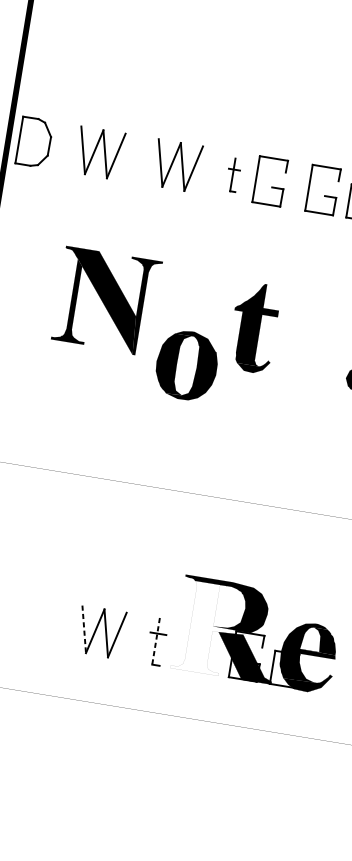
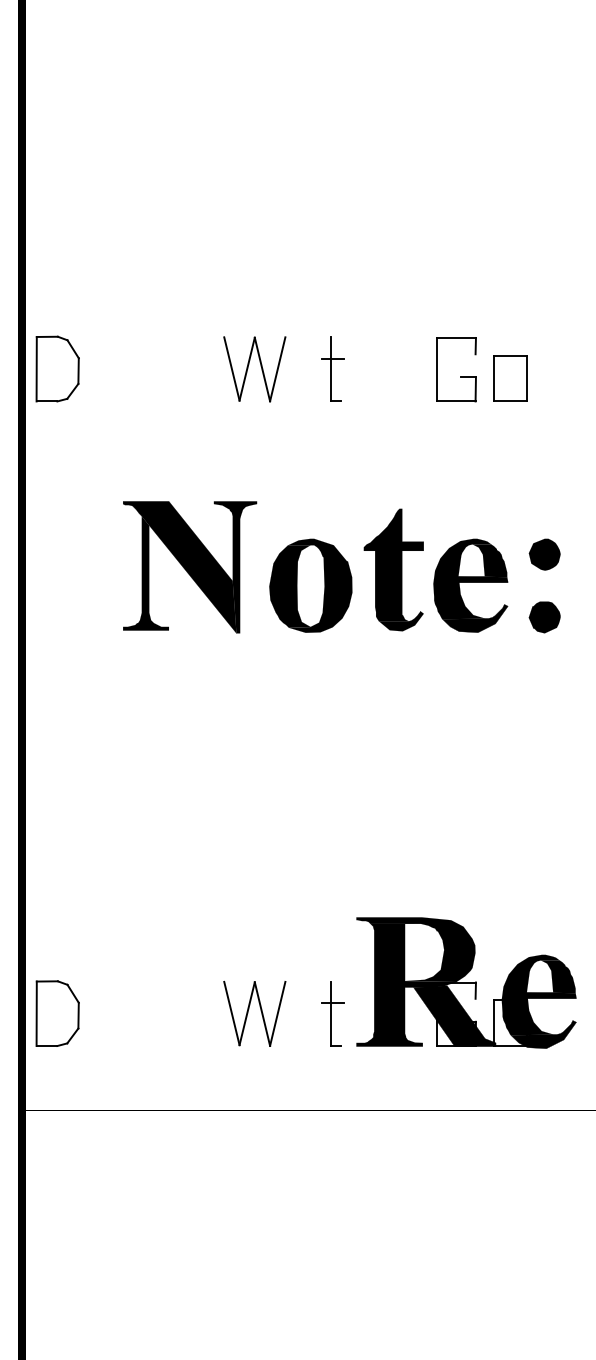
part: (95, 151) -> (141, 368), removed
part: (233, 174) -> (332, 368), size x1.43
part: (272, 186) -> (387, 376), removed
part: (307, 347) -> (470, 585), added
part: (186, 365) -> (310, 585), moved
line: (83, 629) -> (231, 1013), dashed -> solid
fill: (213, 629) -> (406, 984), added
line: (156, 641) -> (331, 1014), dashed -> solid

